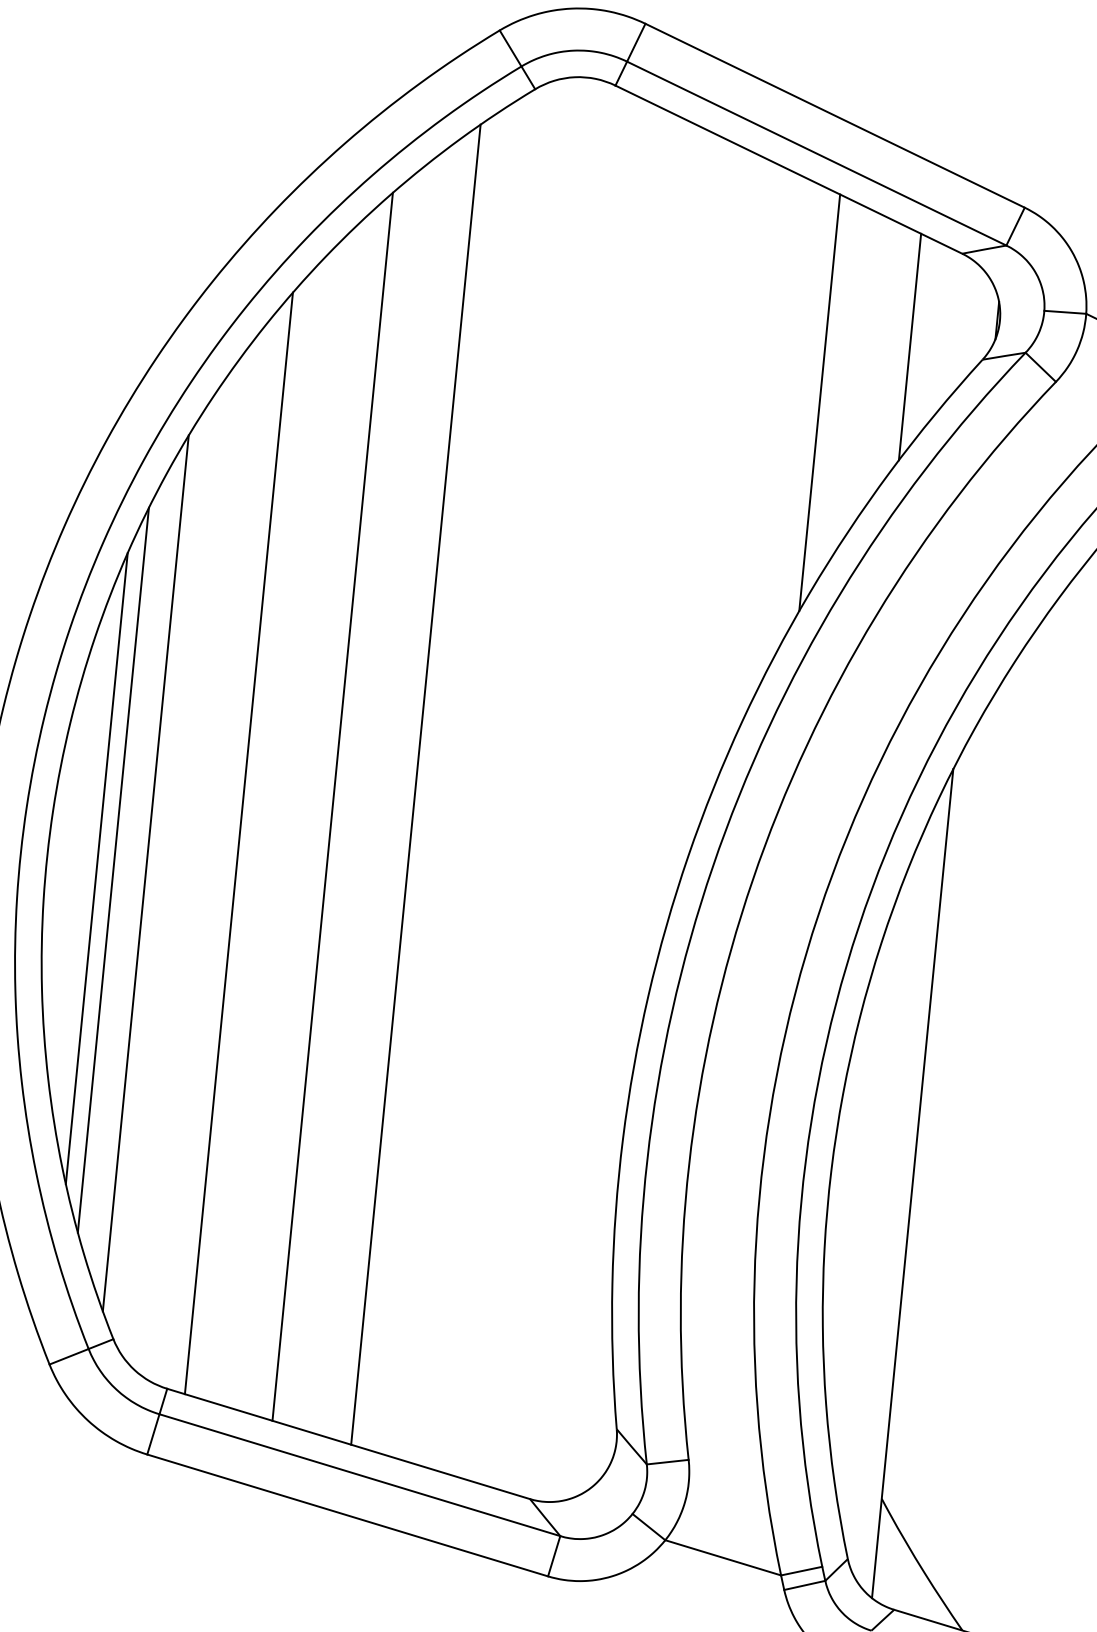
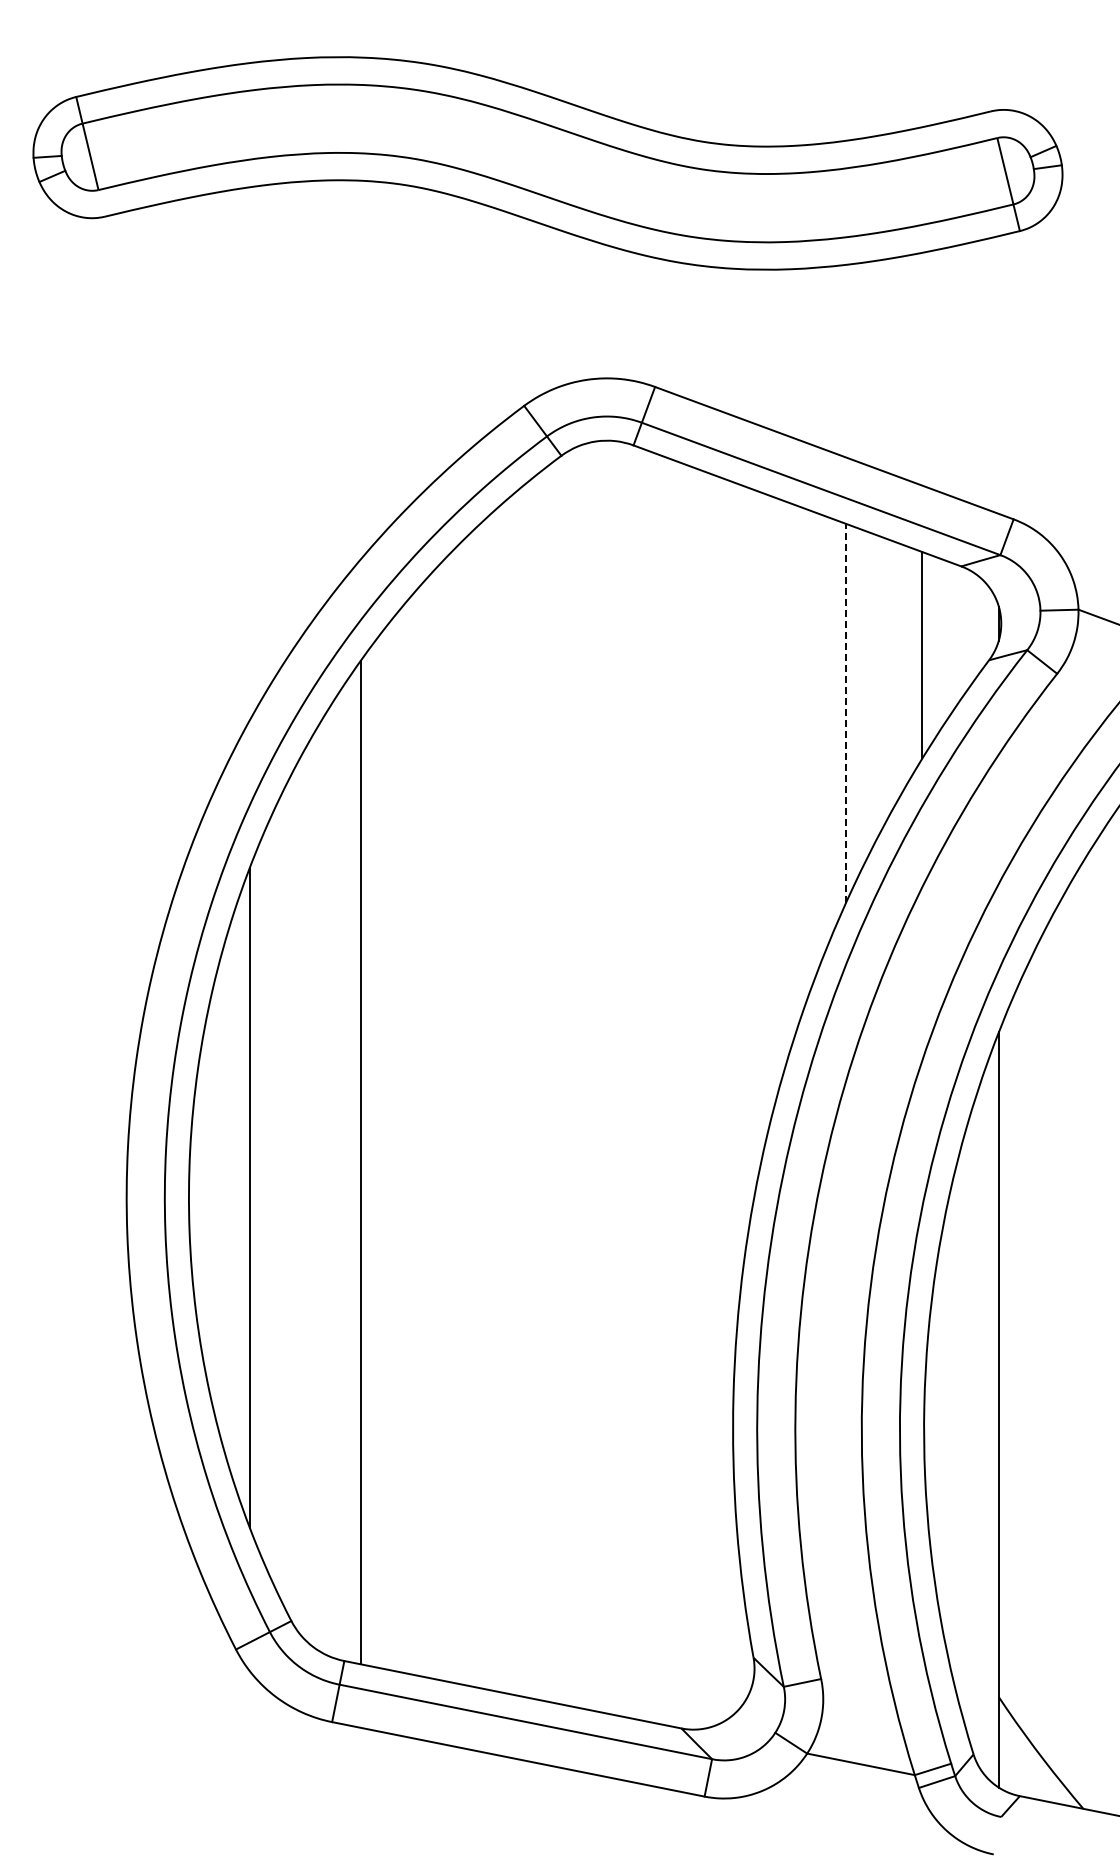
line: (819, 402) -> (845, 713), solid -> dashed
line: (416, 784) -> (515, 1093), removed
line: (333, 806) -> (442, 1120), removed
line: (96, 868) -> (234, 1197), removed
line: (145, 873) -> (279, 1197), removed

